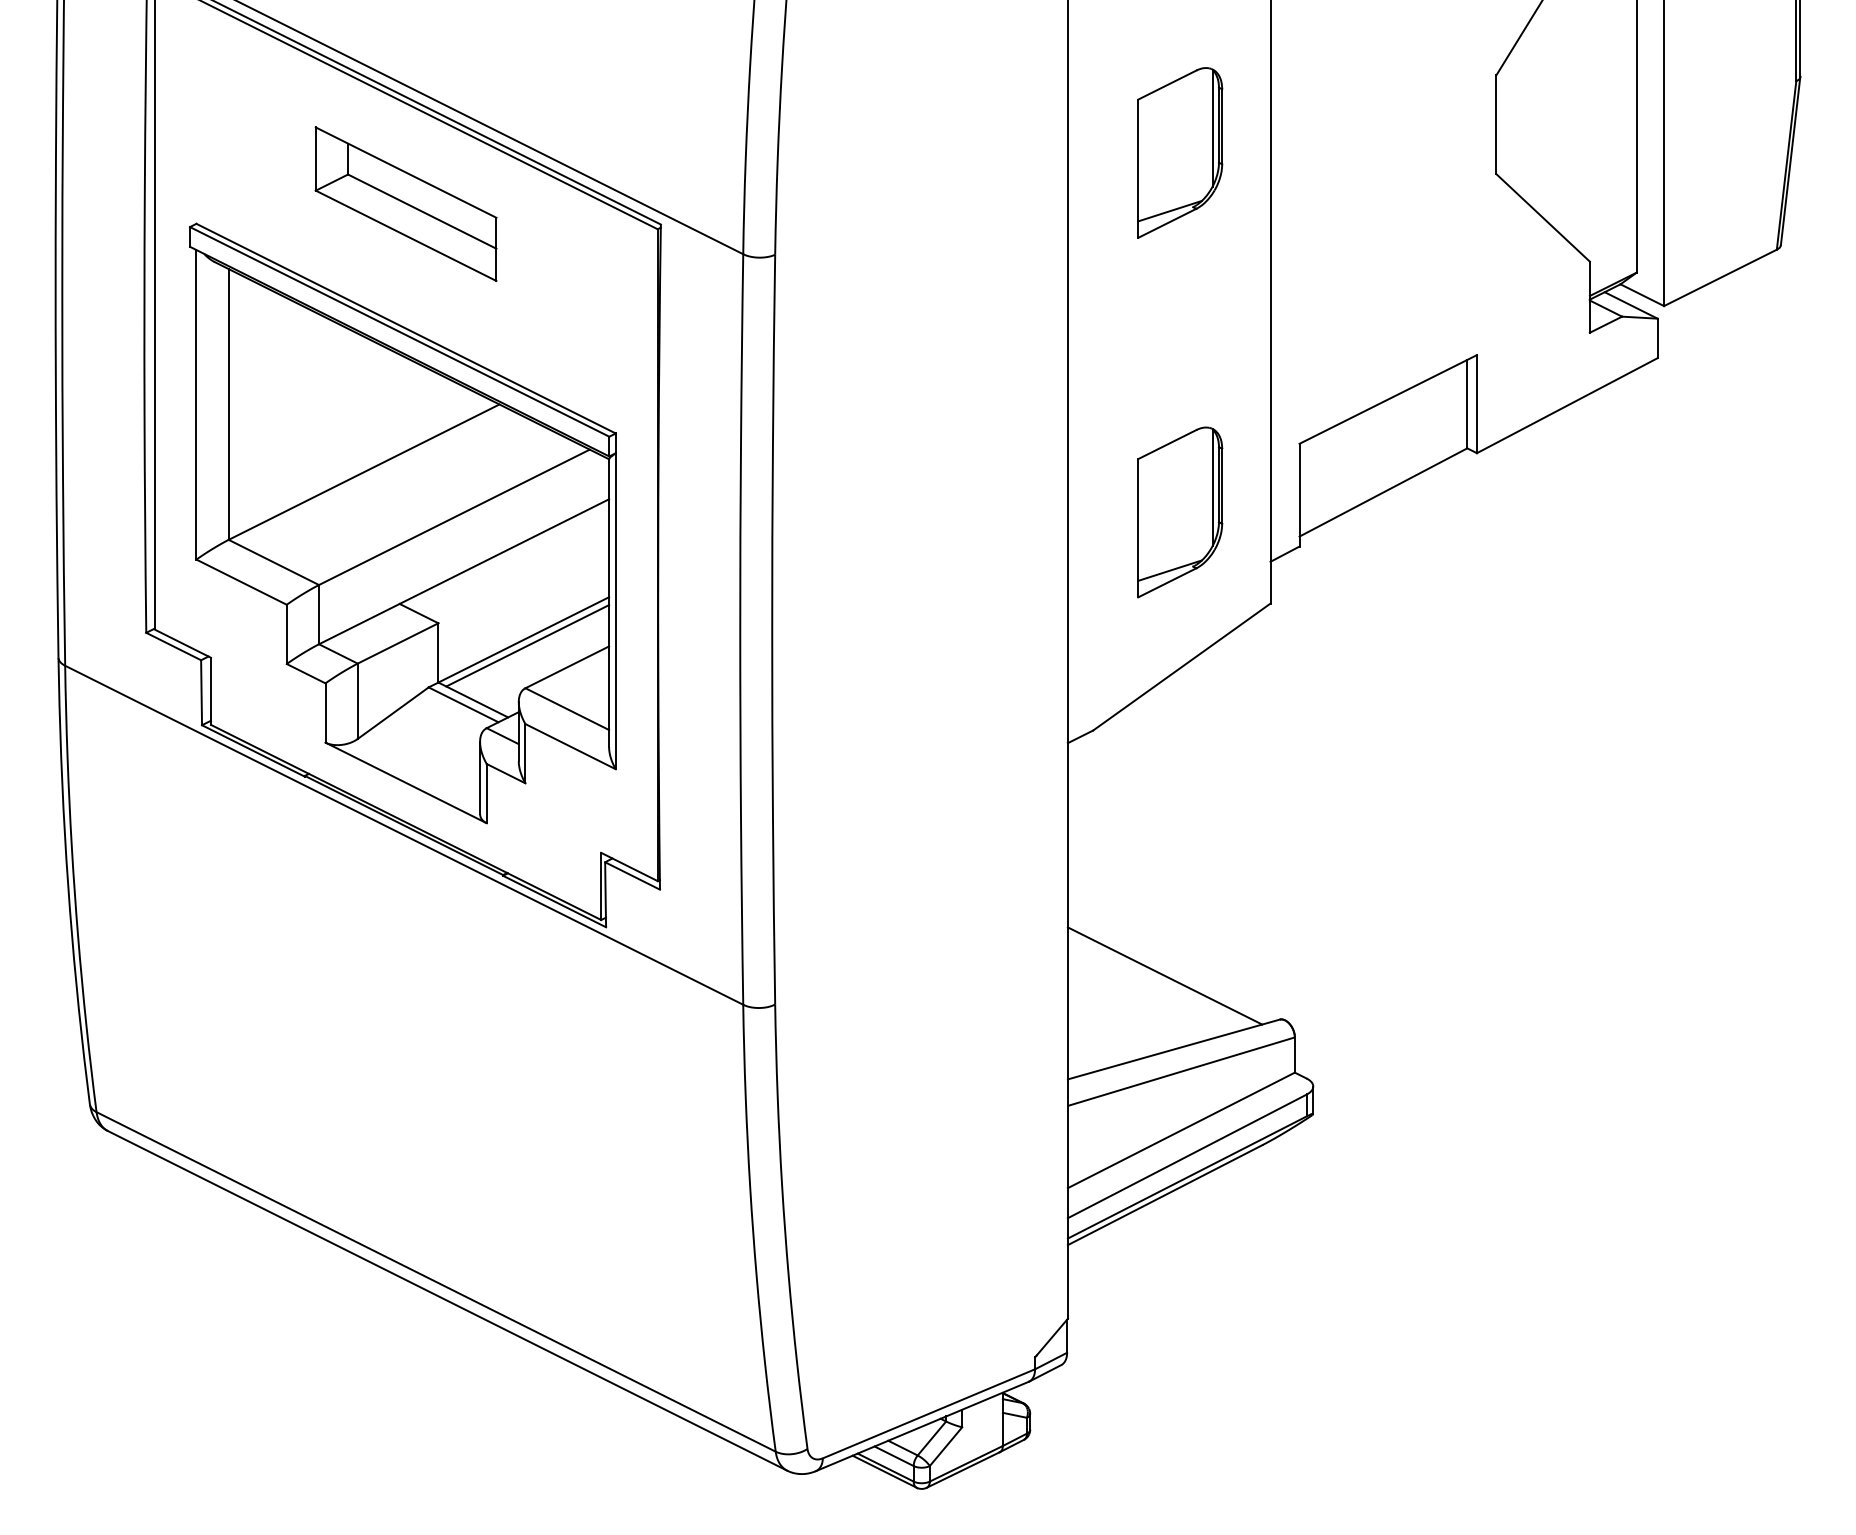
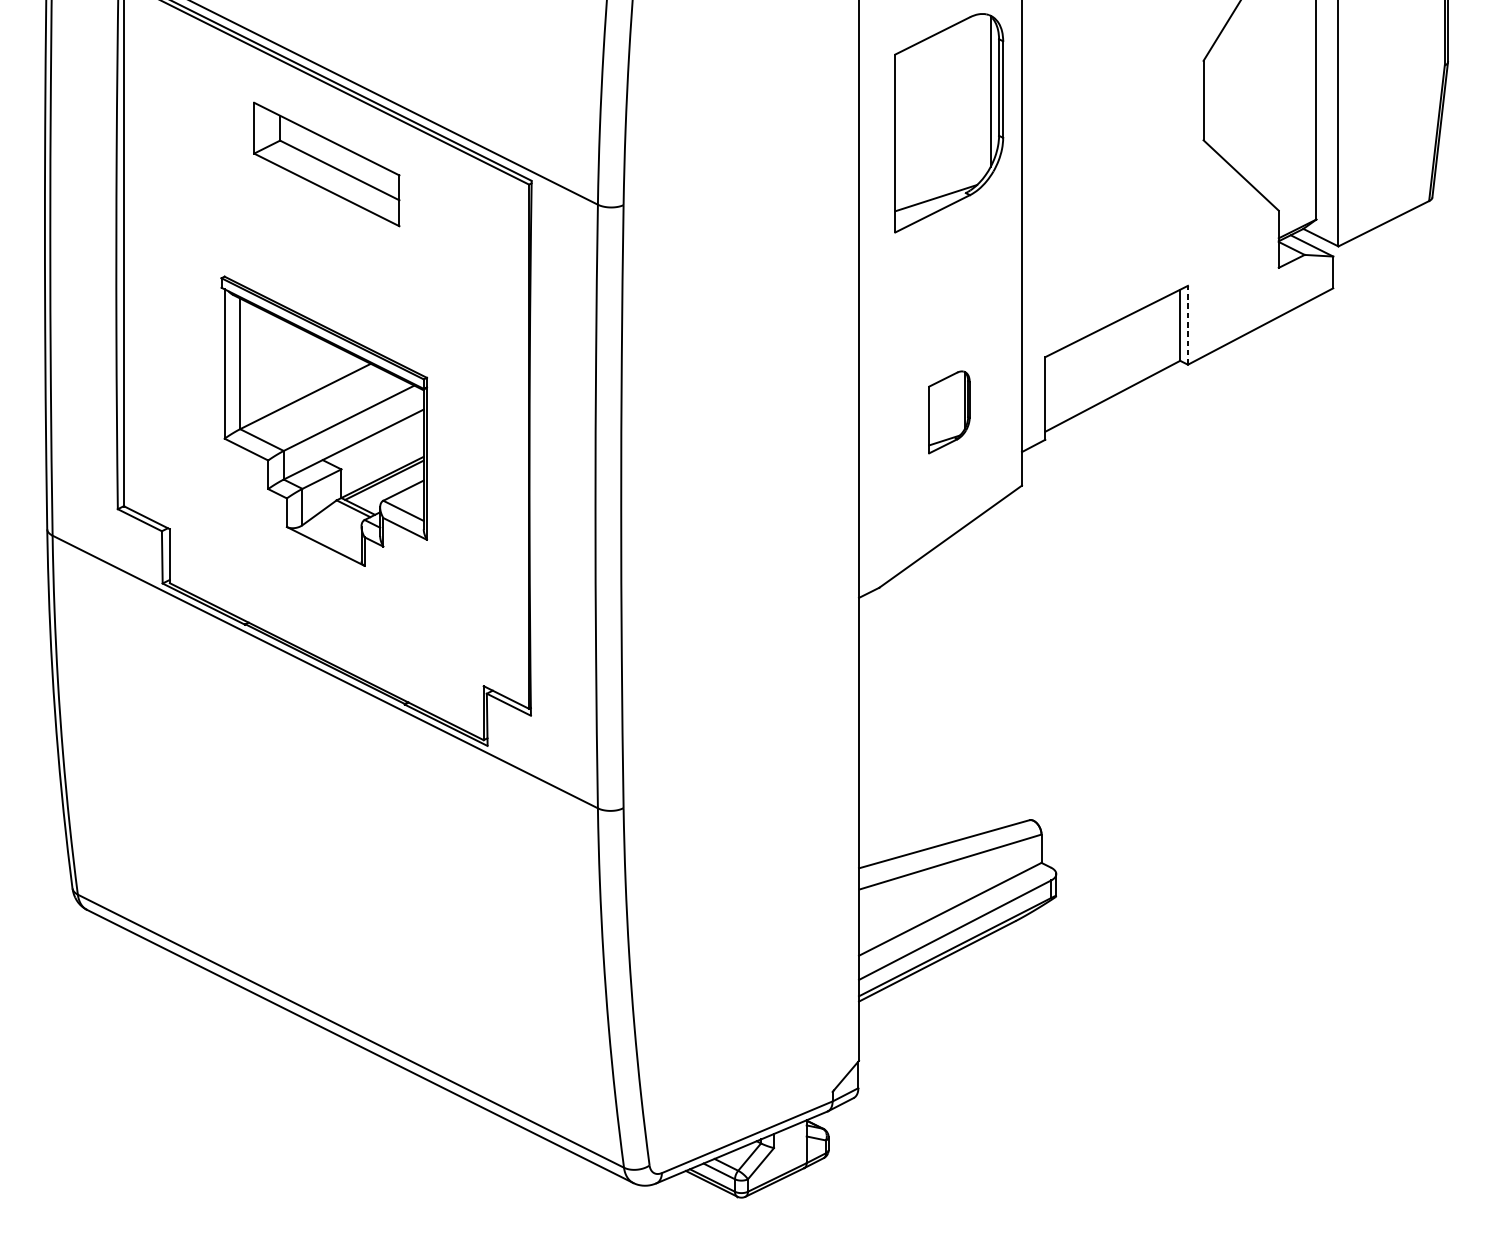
part: (1180, 152) -> (949, 122), size x1.6
line: (1476, 403) -> (1187, 324), solid -> dashed
part: (1180, 512) -> (949, 412), size x0.6
part: (402, 523) -> (323, 421), size x0.6
line: (1164, 975) -> (936, 784), removed

